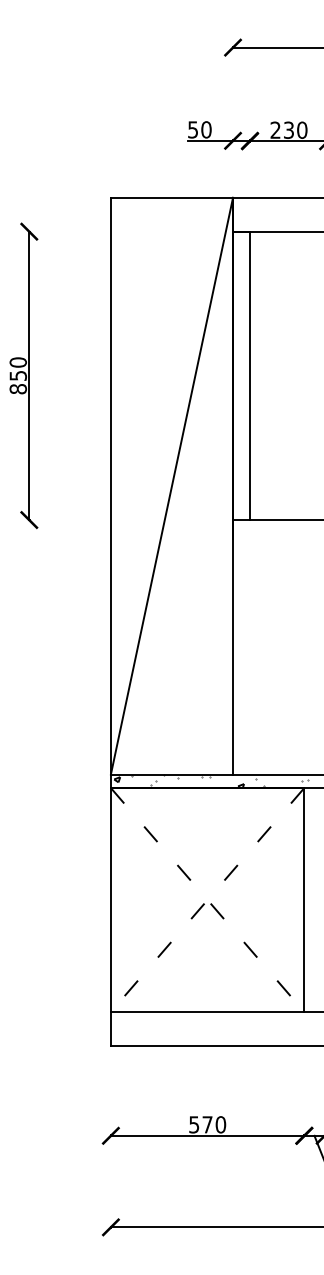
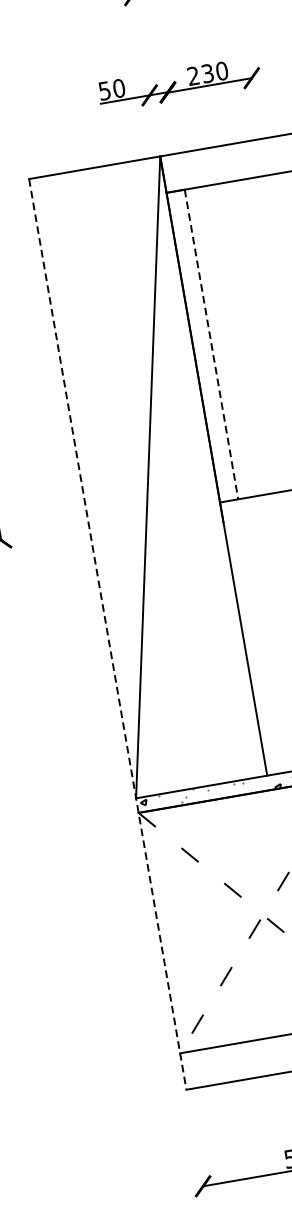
line: (250, 376) -> (212, 345), solid -> dashed
line: (110, 622) -> (107, 635), solid -> dashed

